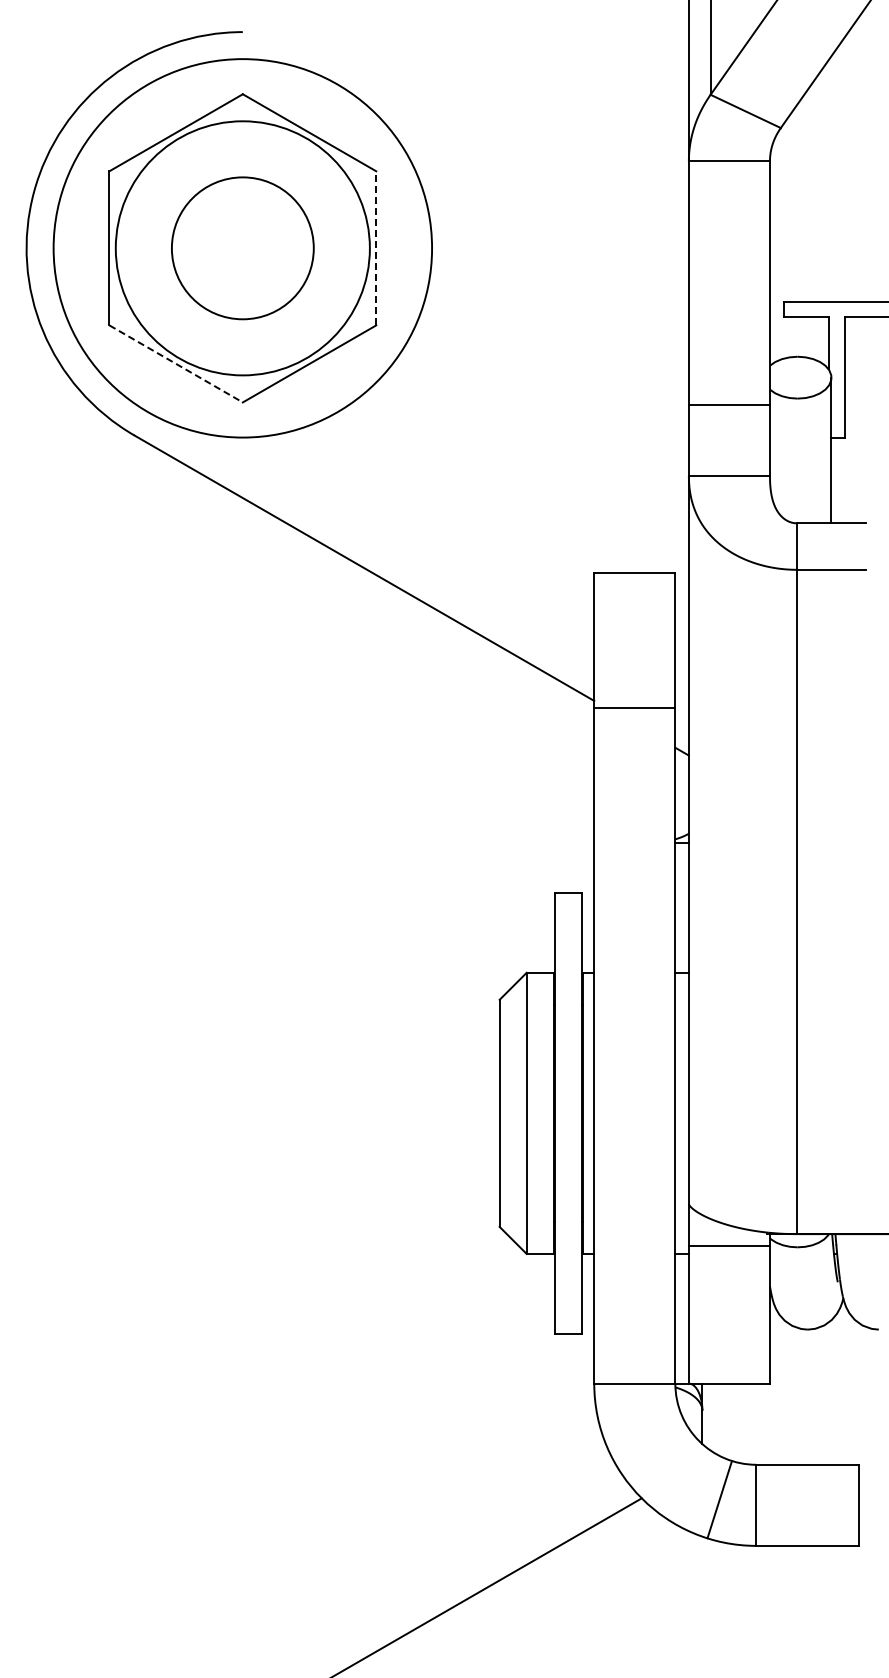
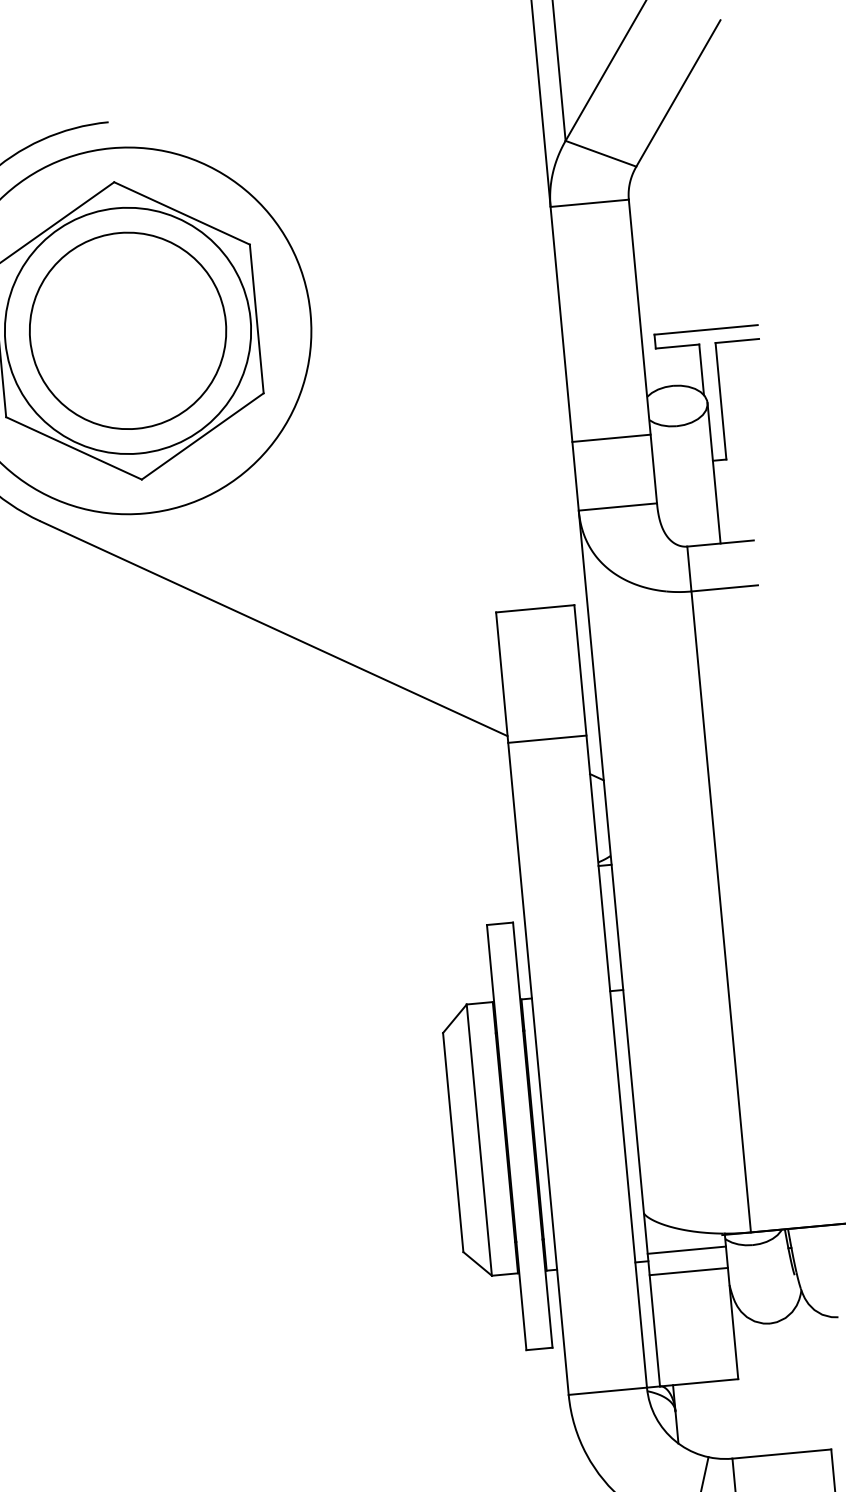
circle: (242, 247) -> (127, 330), size x1.43
line: (376, 247) -> (256, 318), dashed -> solid
line: (176, 364) -> (74, 448), dashed -> solid
line: (728, 1268) -> (687, 1271), added

